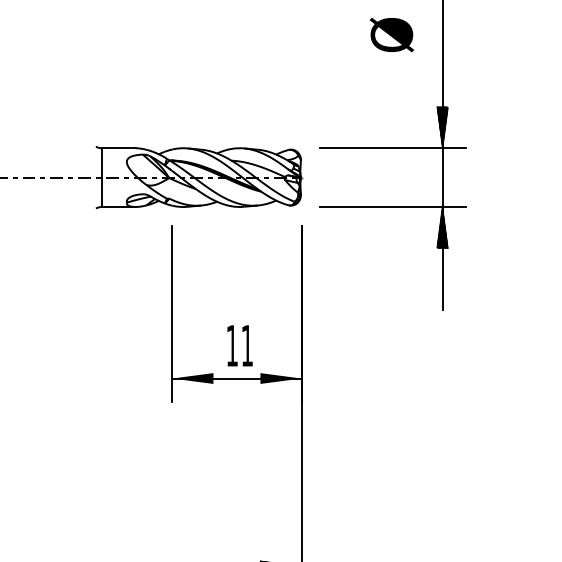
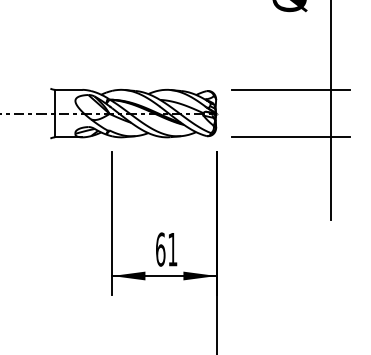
hatch: (442, 127) -> (330, 73), removed
hatch: (442, 227) -> (330, 153), removed
text: (232, 345) -> (160, 249), 11 -> 61

